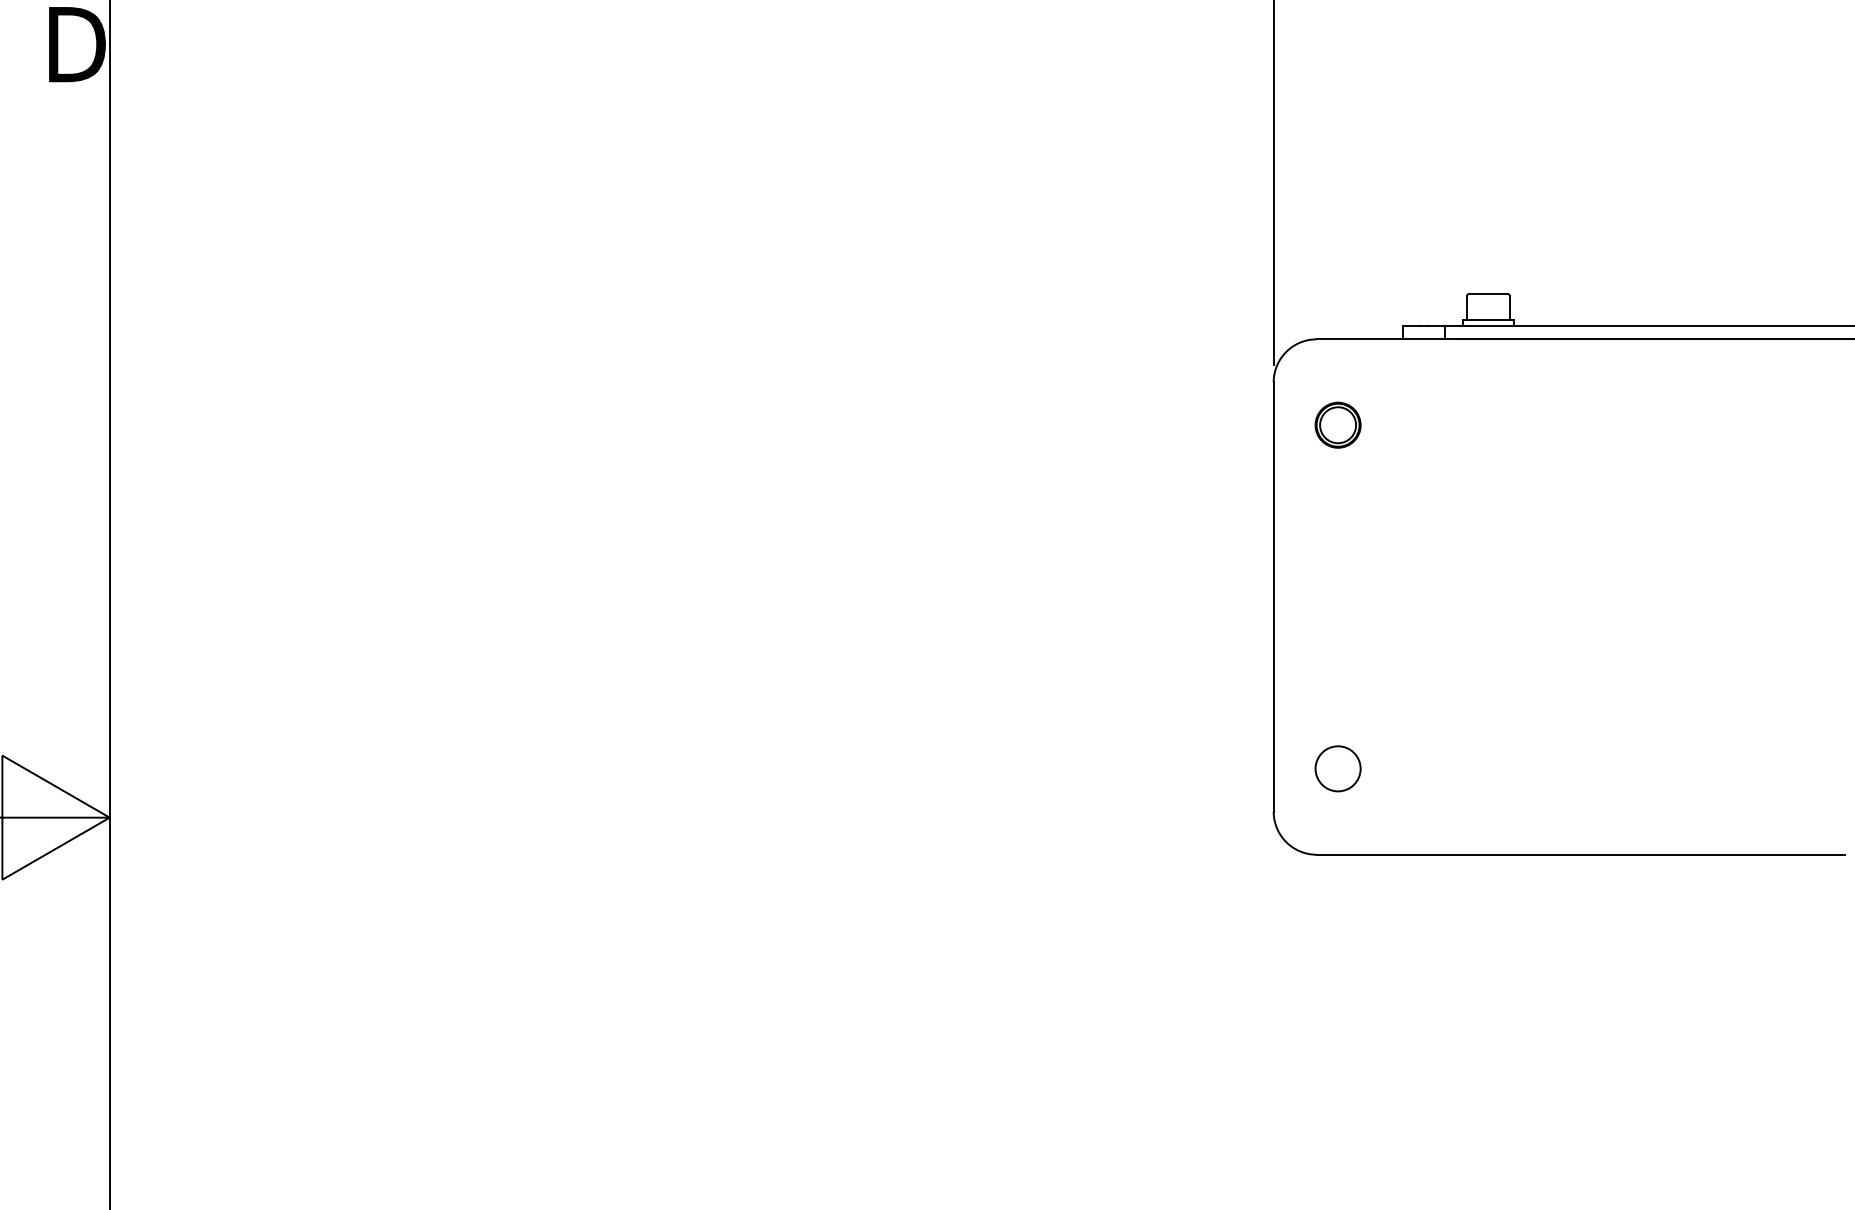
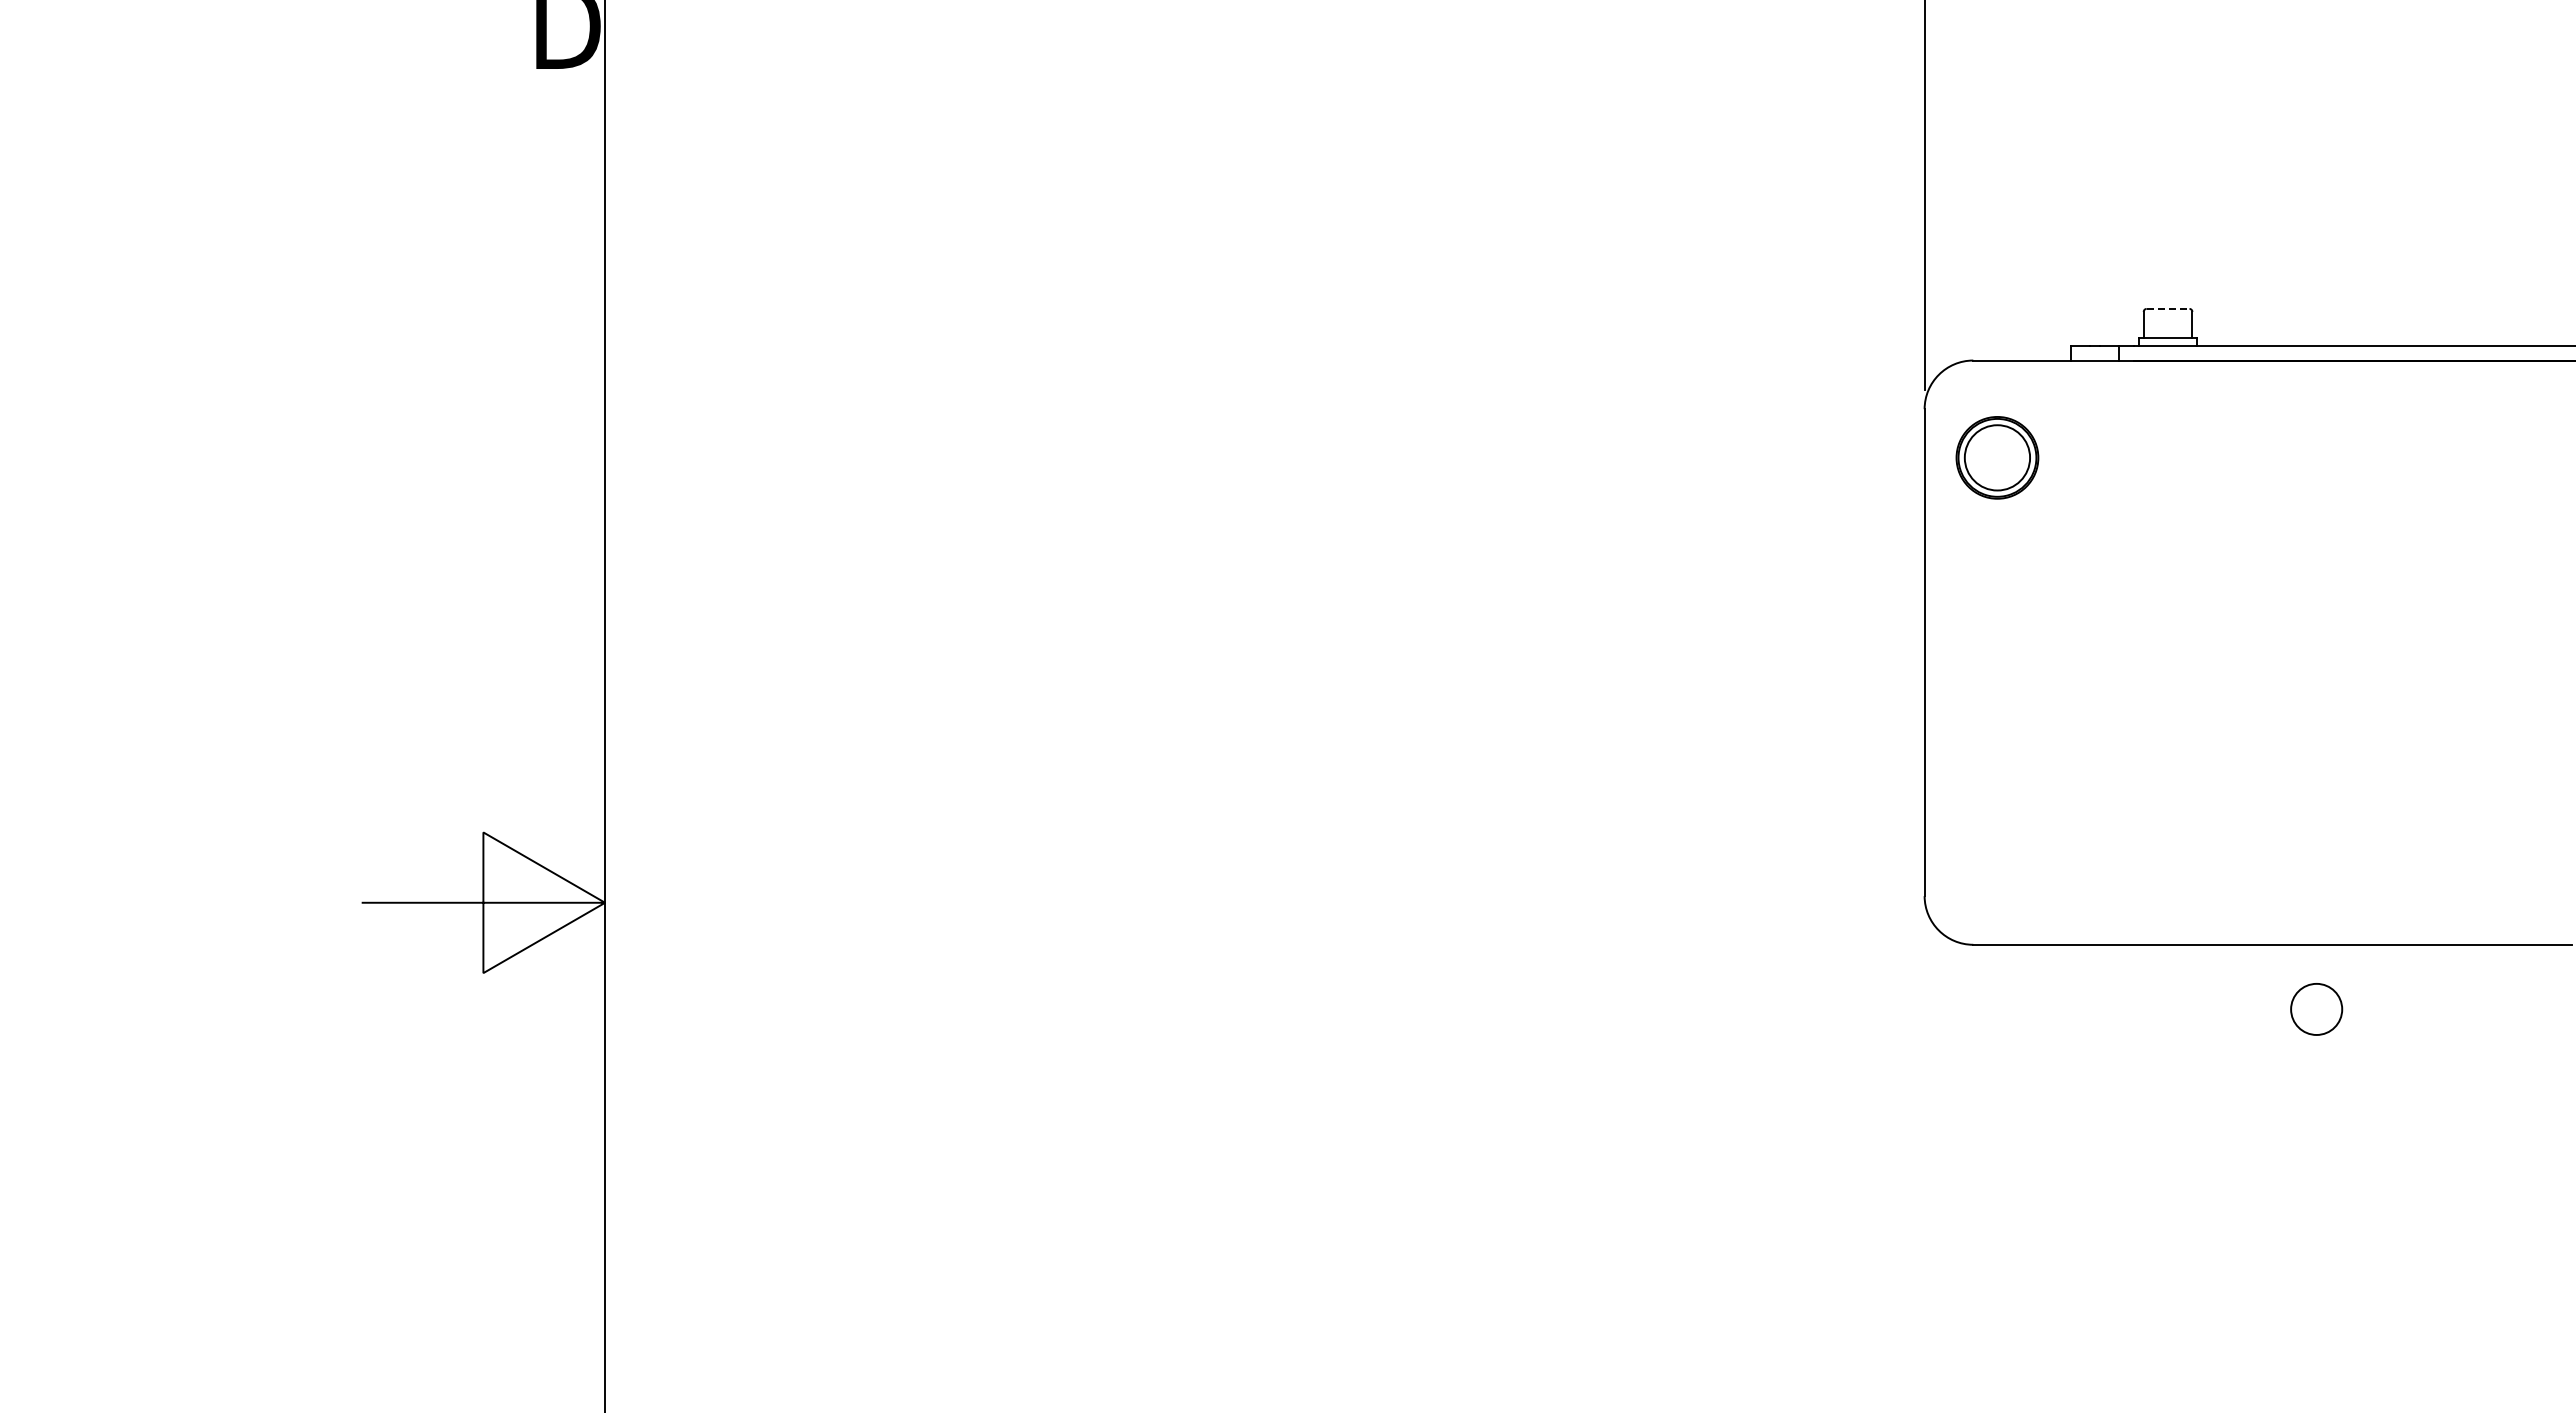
line: (1488, 293) -> (2168, 308), solid -> dashed
part: (1337, 424) -> (1997, 457), size x1.6
circle: (1337, 768) -> (2316, 1009), moved

